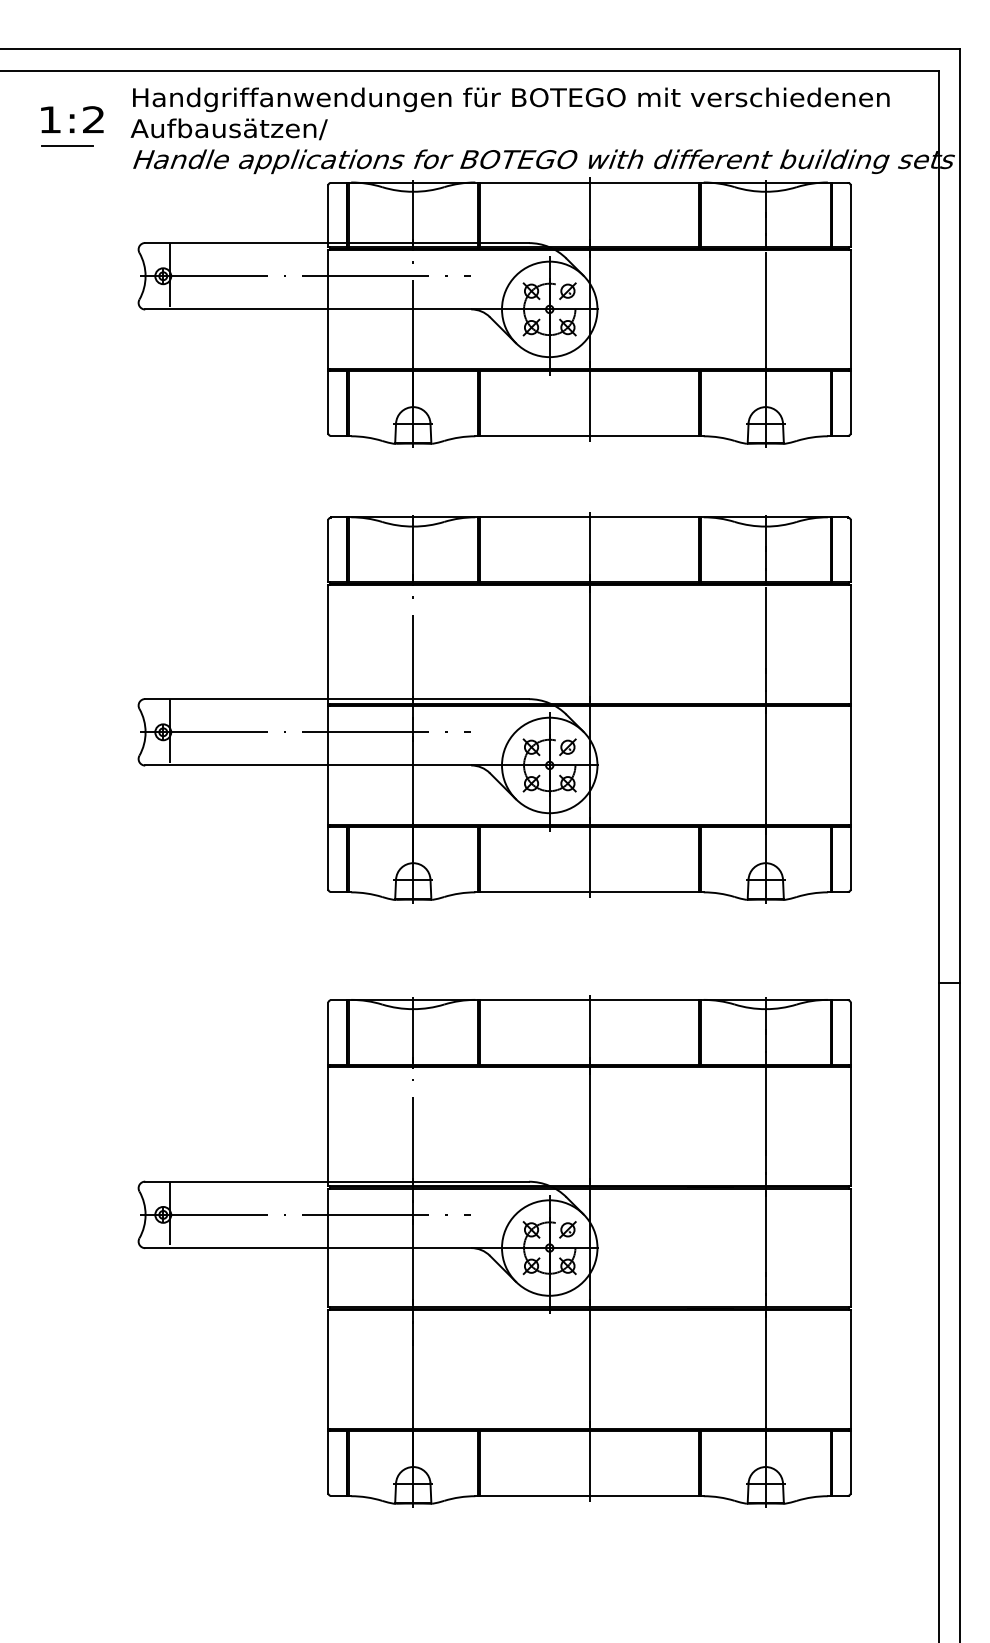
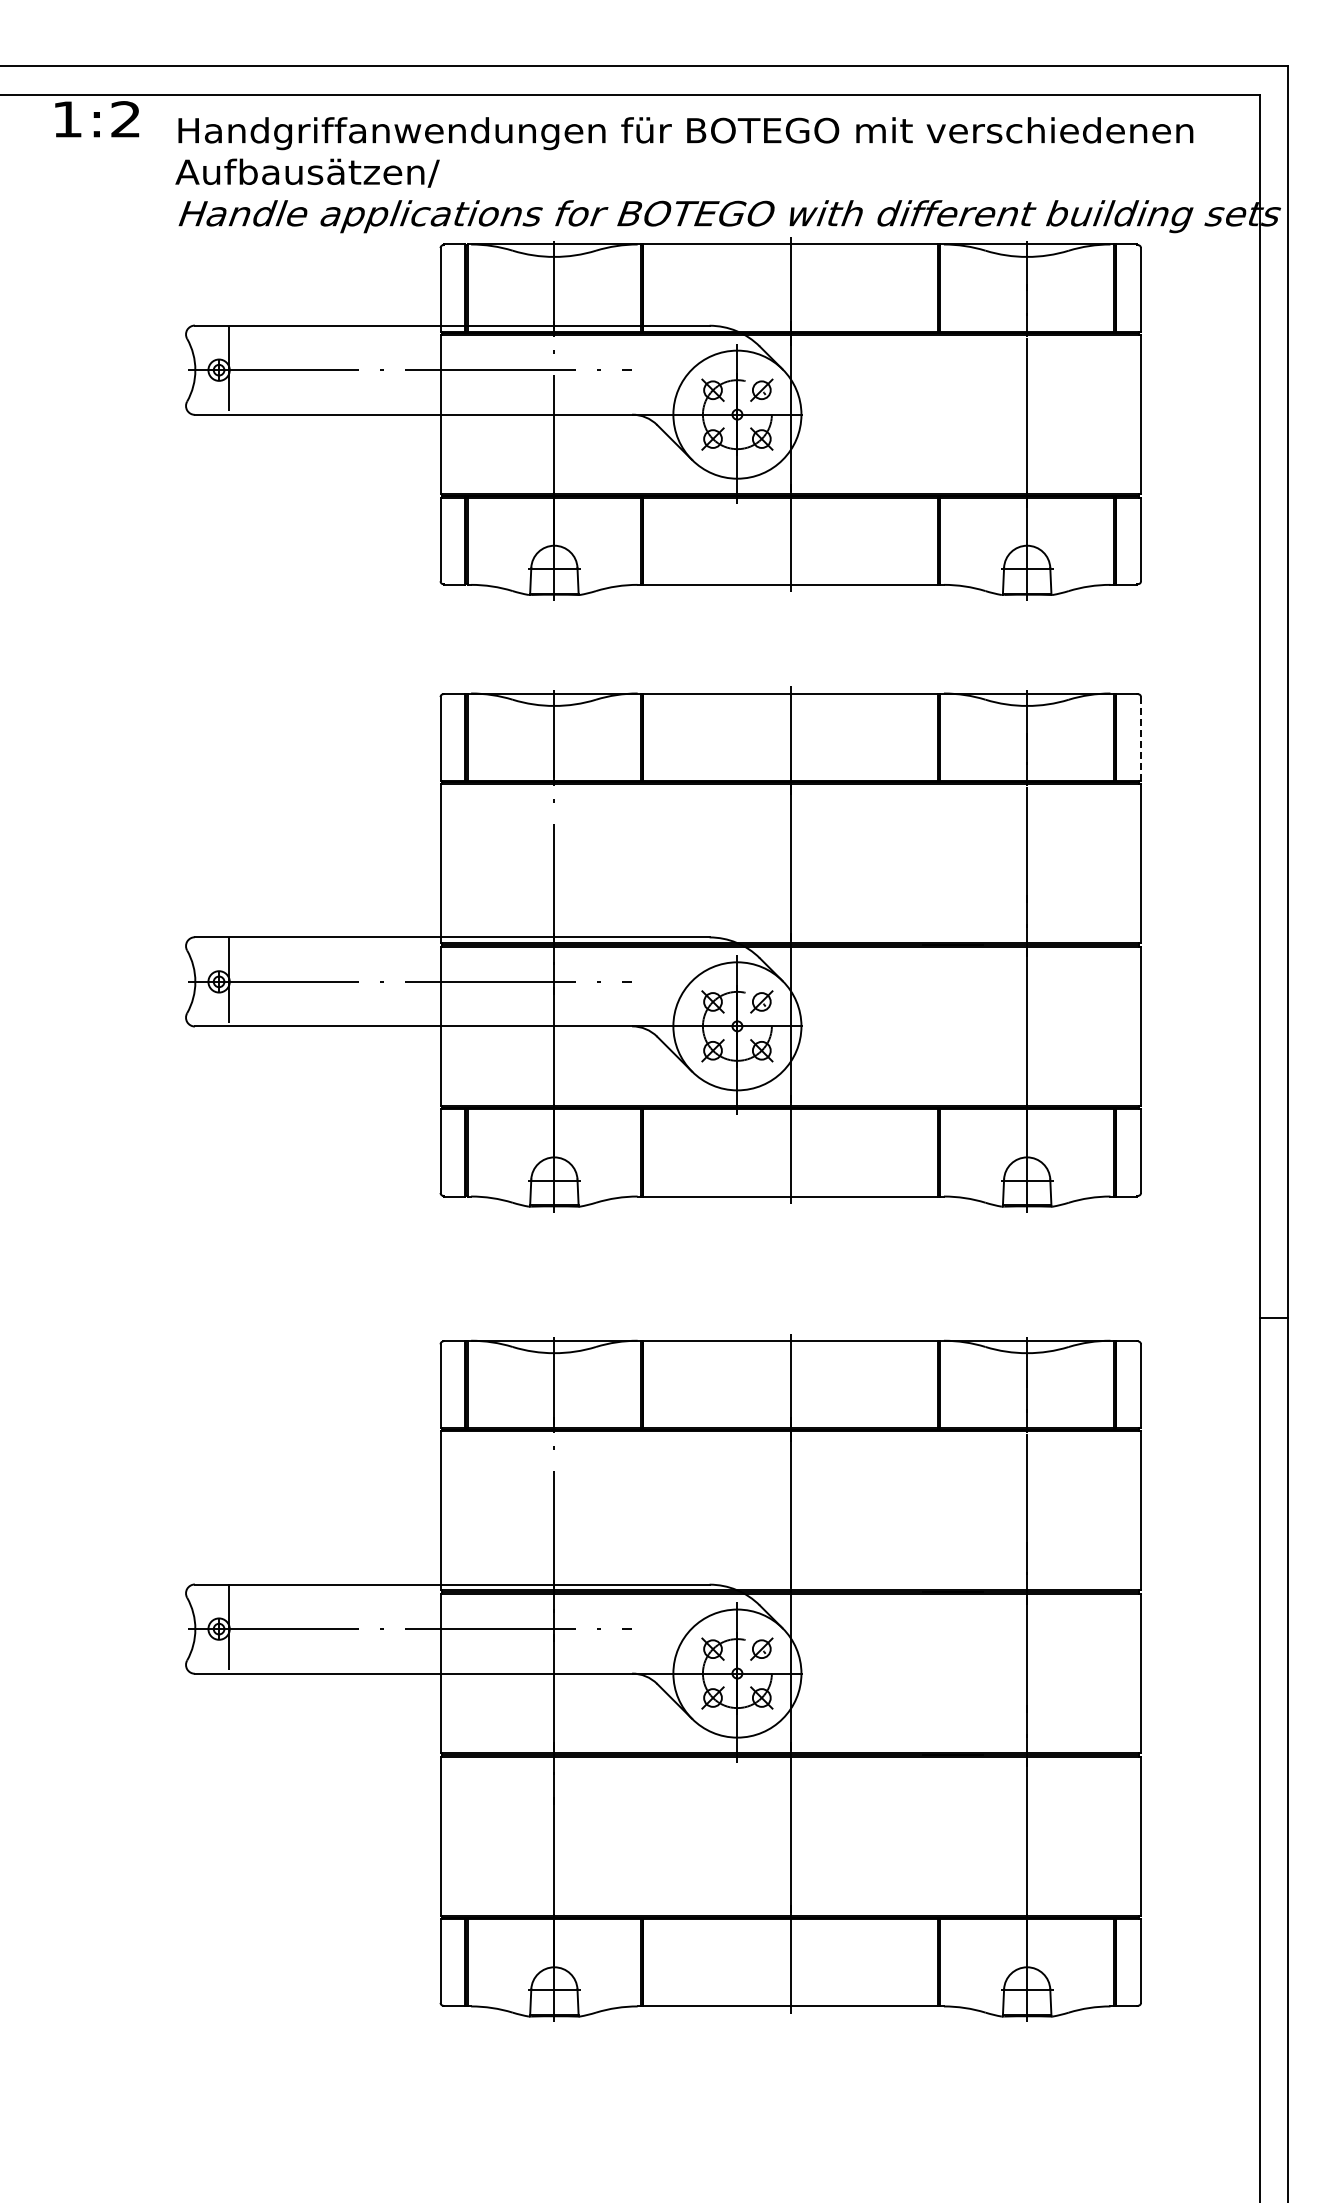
text: (72, 119) -> (97, 119), moved
line: (67, 146) -> (90, 196), removed
line: (851, 550) -> (1141, 738), solid -> dashed

